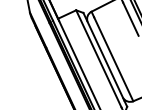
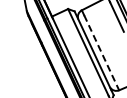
line: (113, 60) -> (101, 53), solid -> dashed

